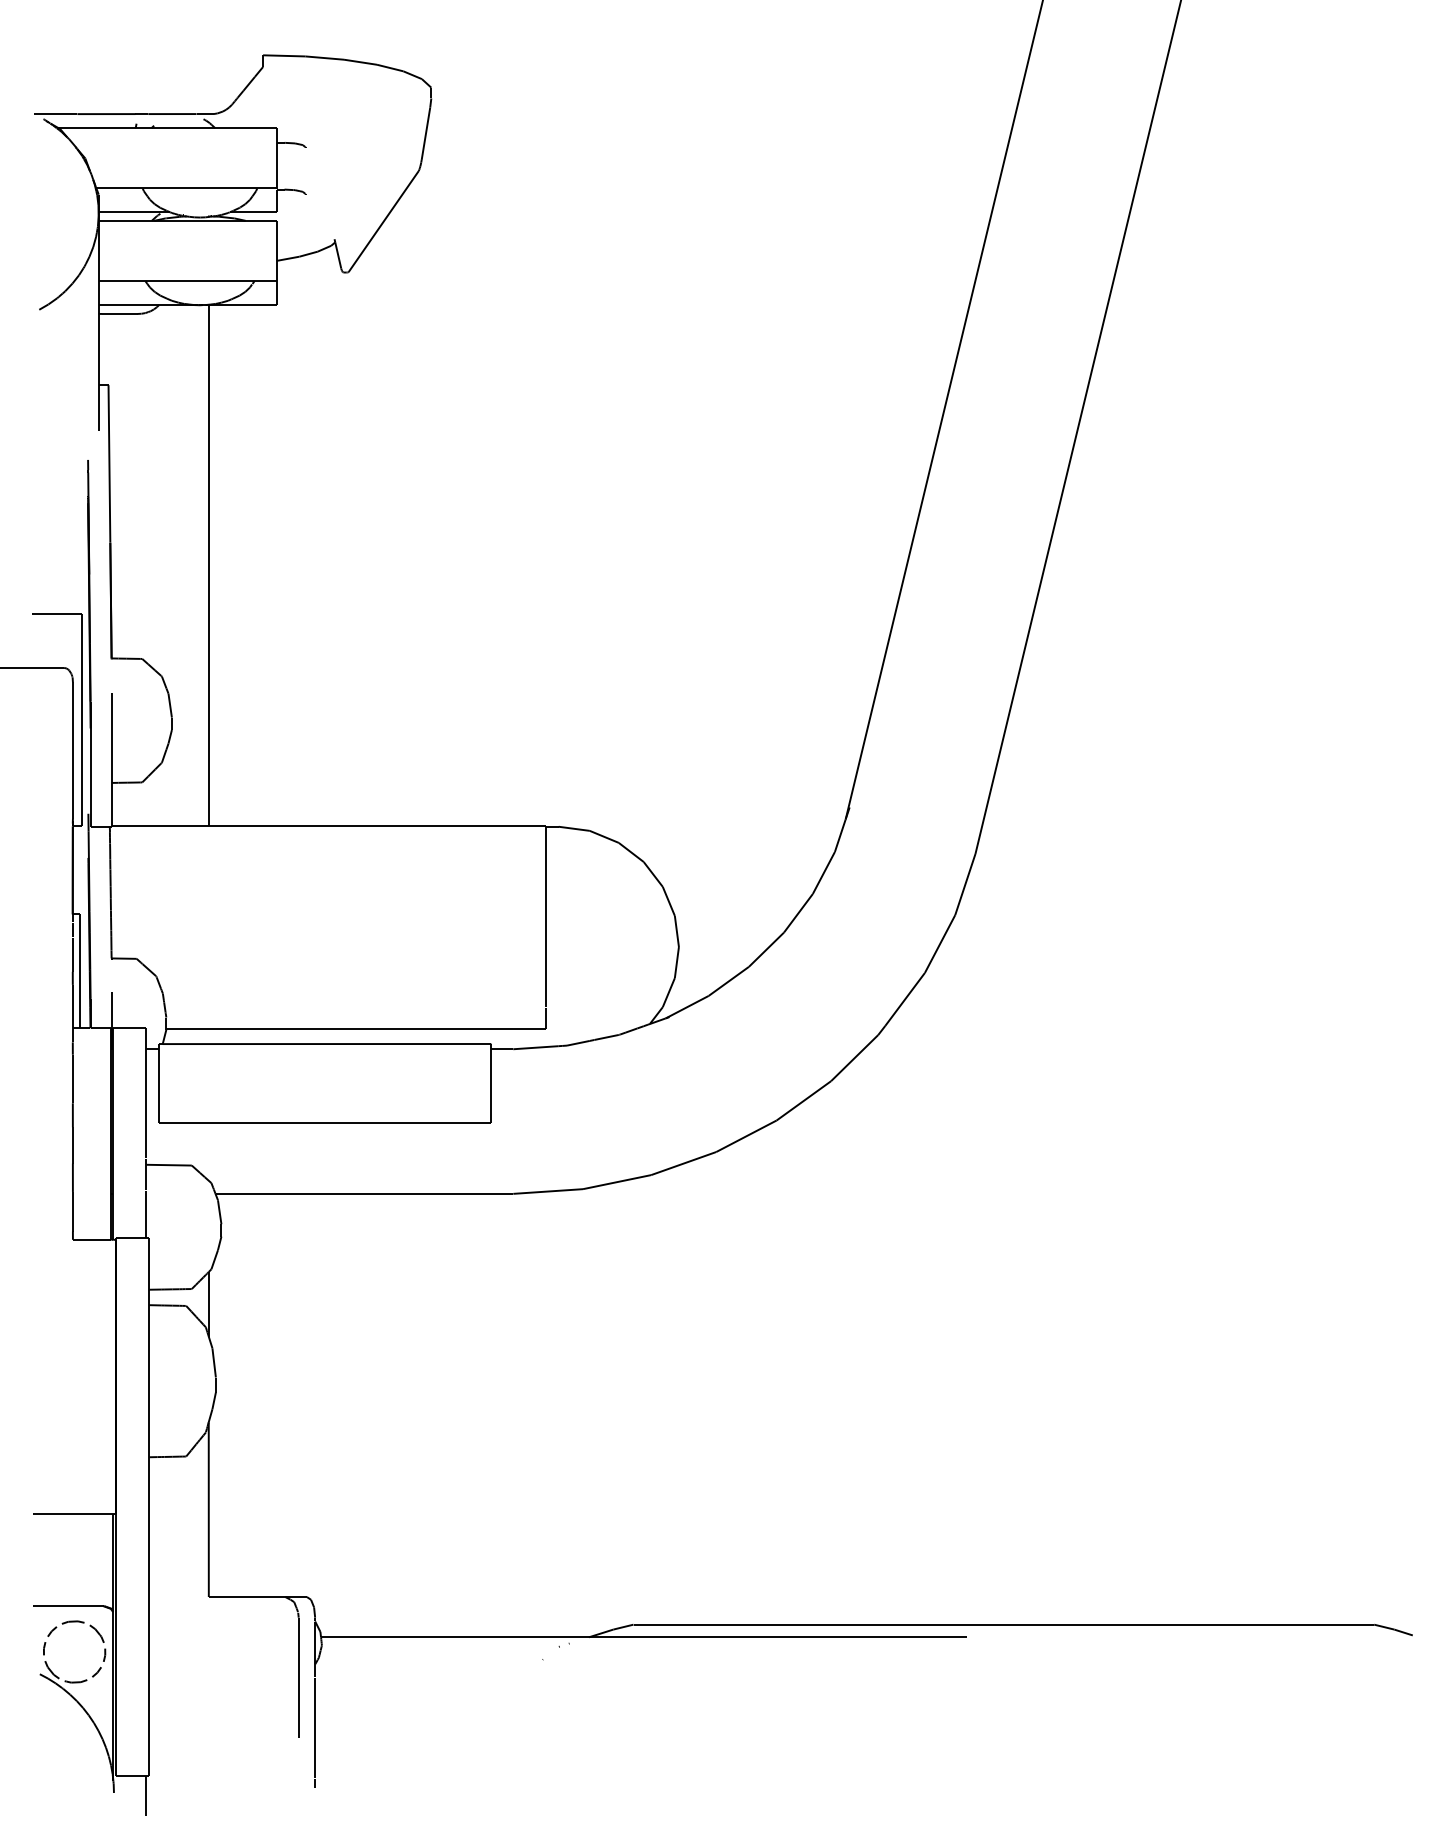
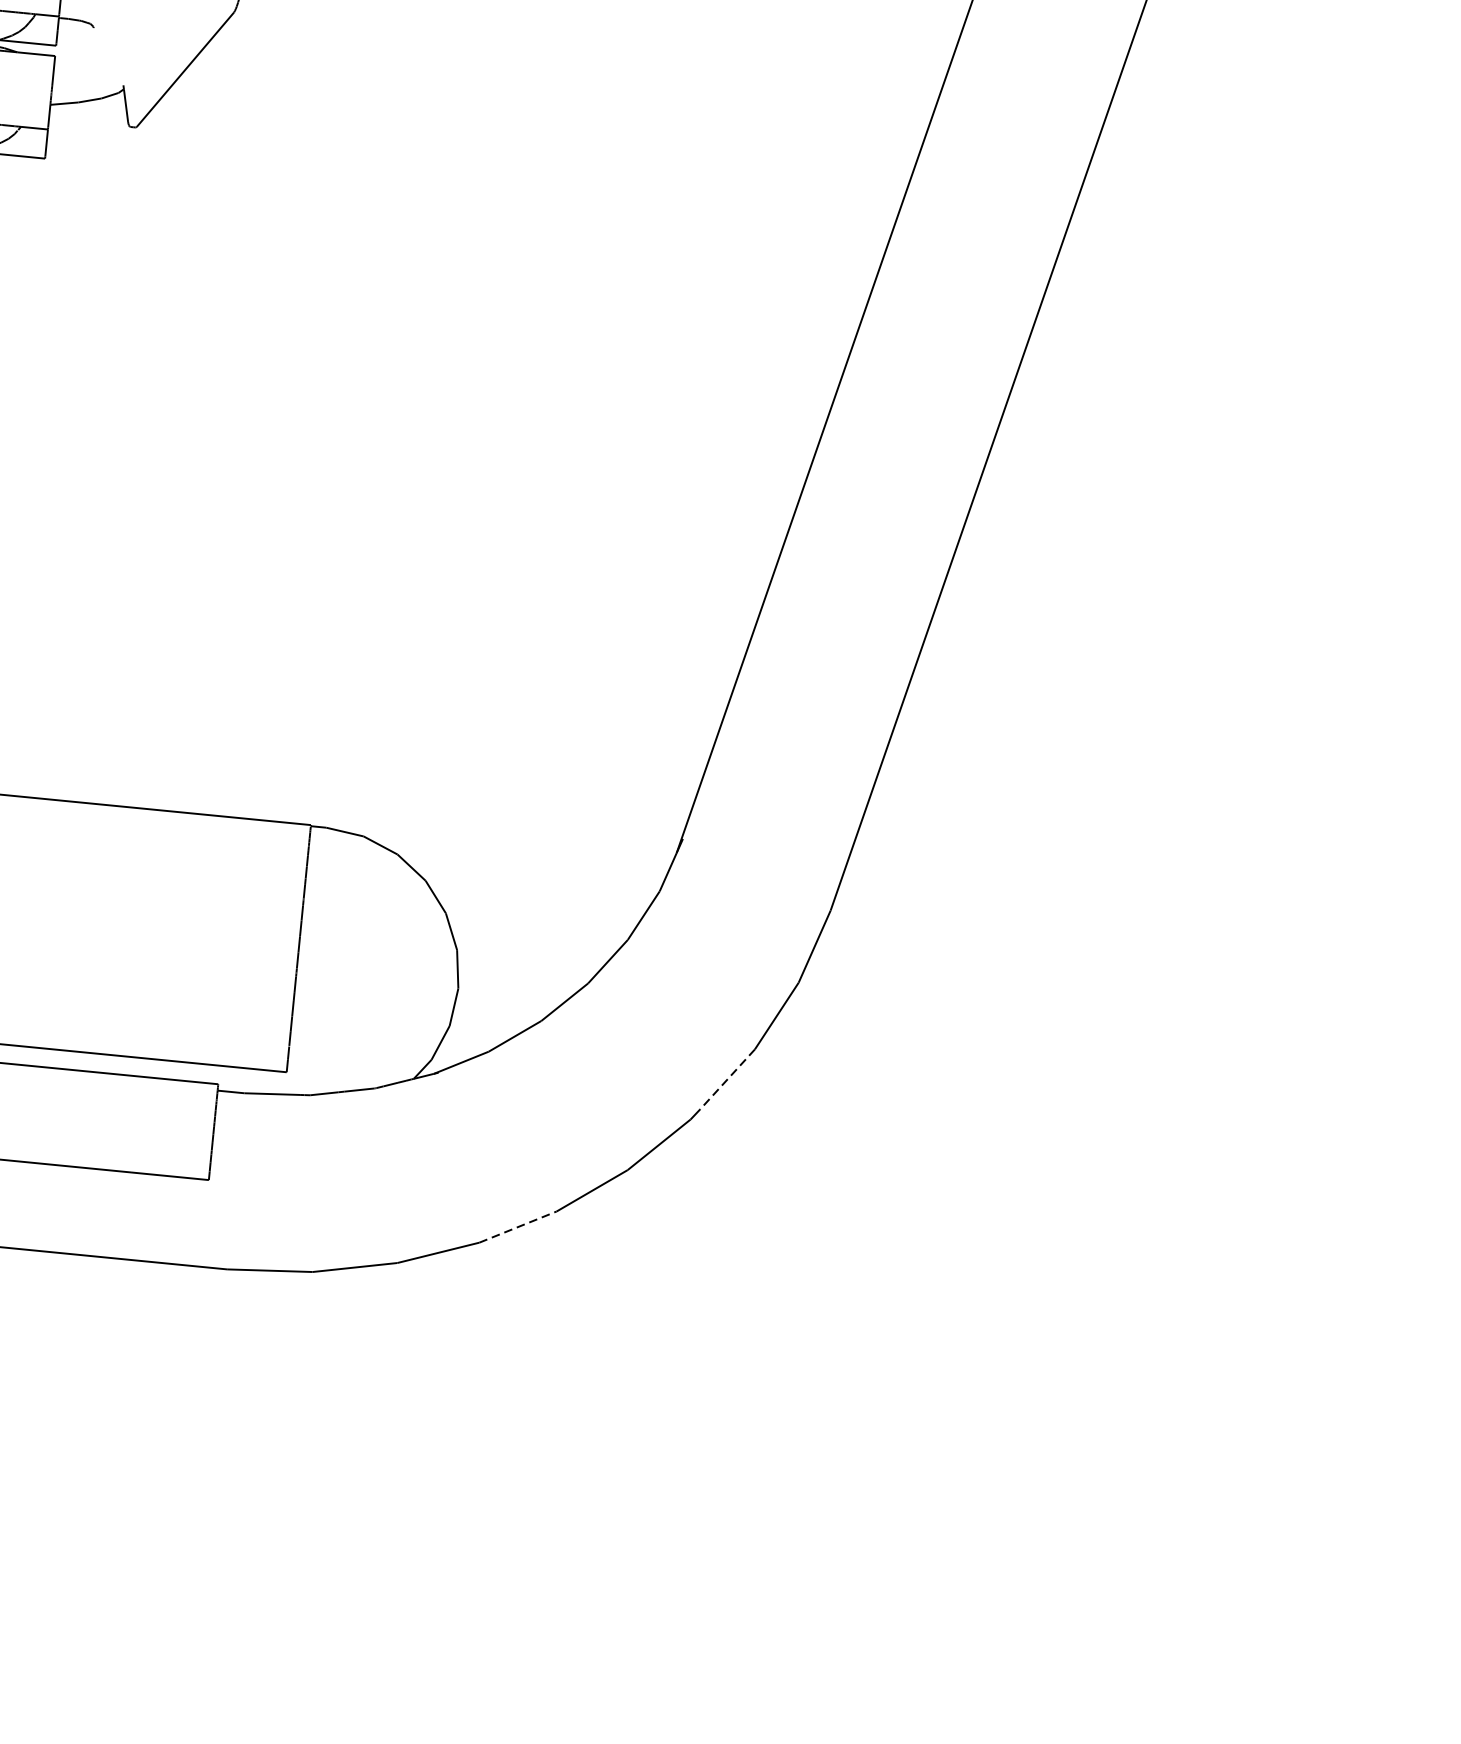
line: (904, 999) -> (726, 1079), solid -> dashed
line: (746, 1136) -> (518, 1227), solid -> dashed

